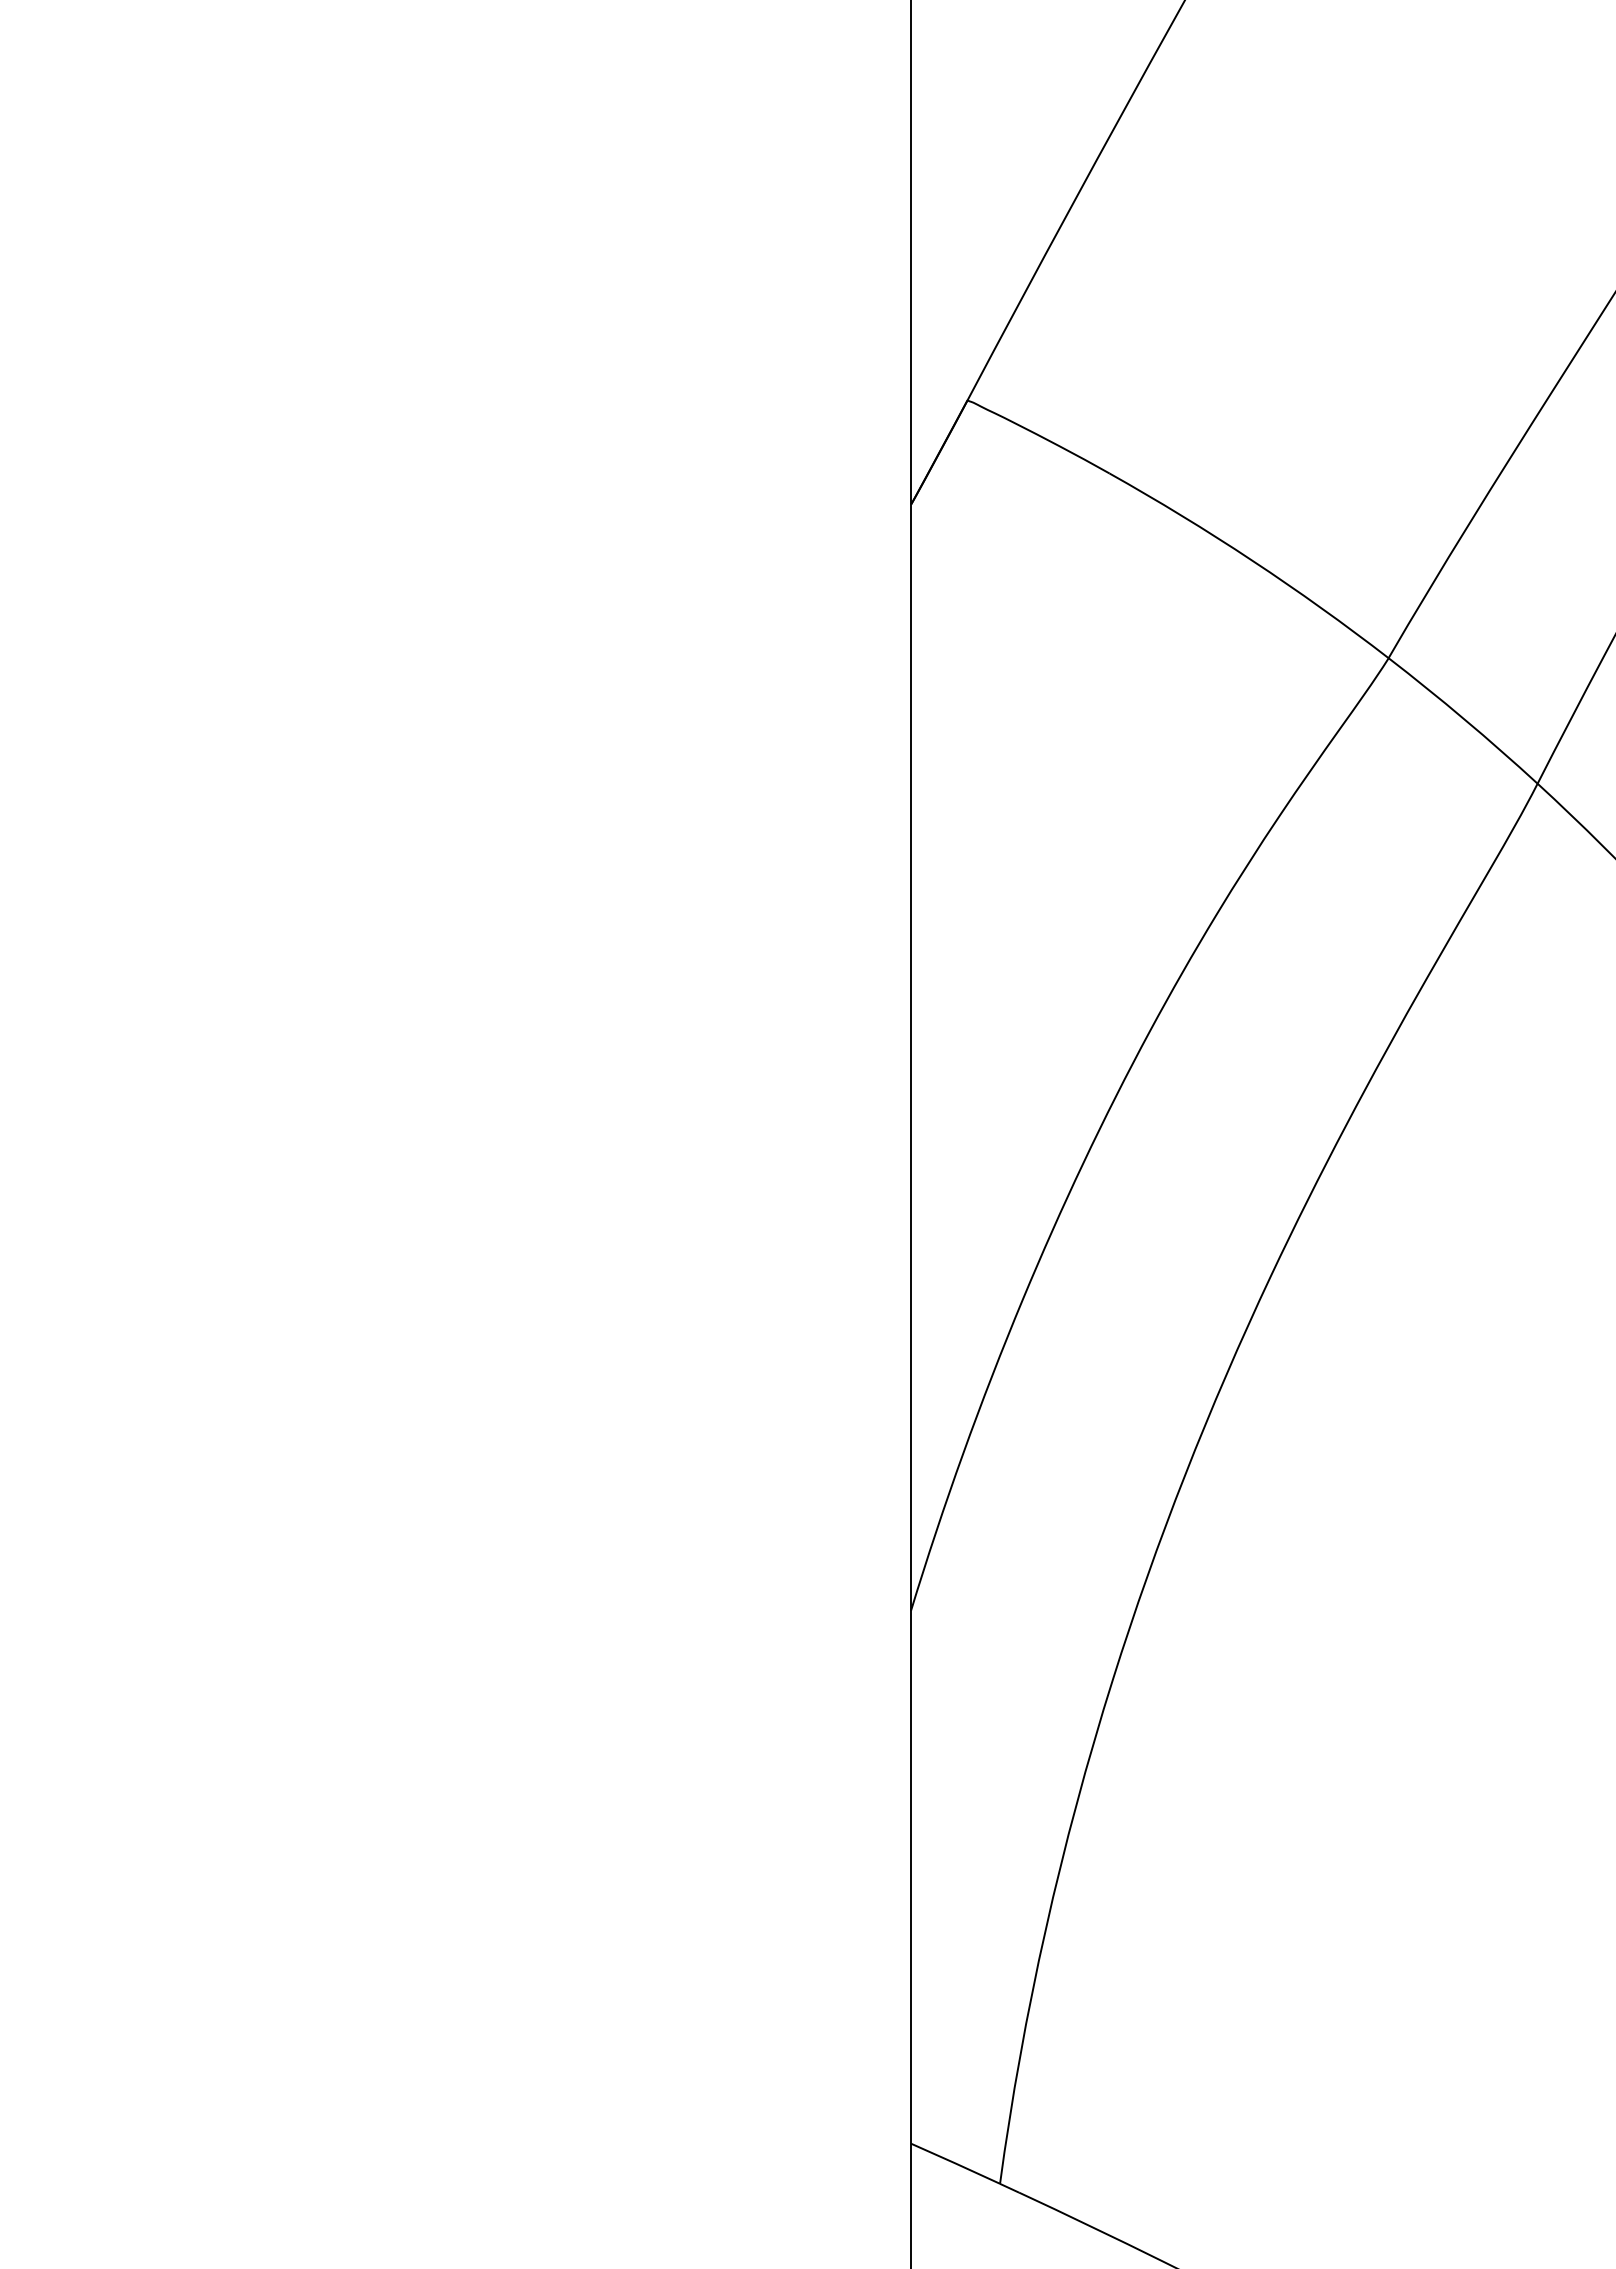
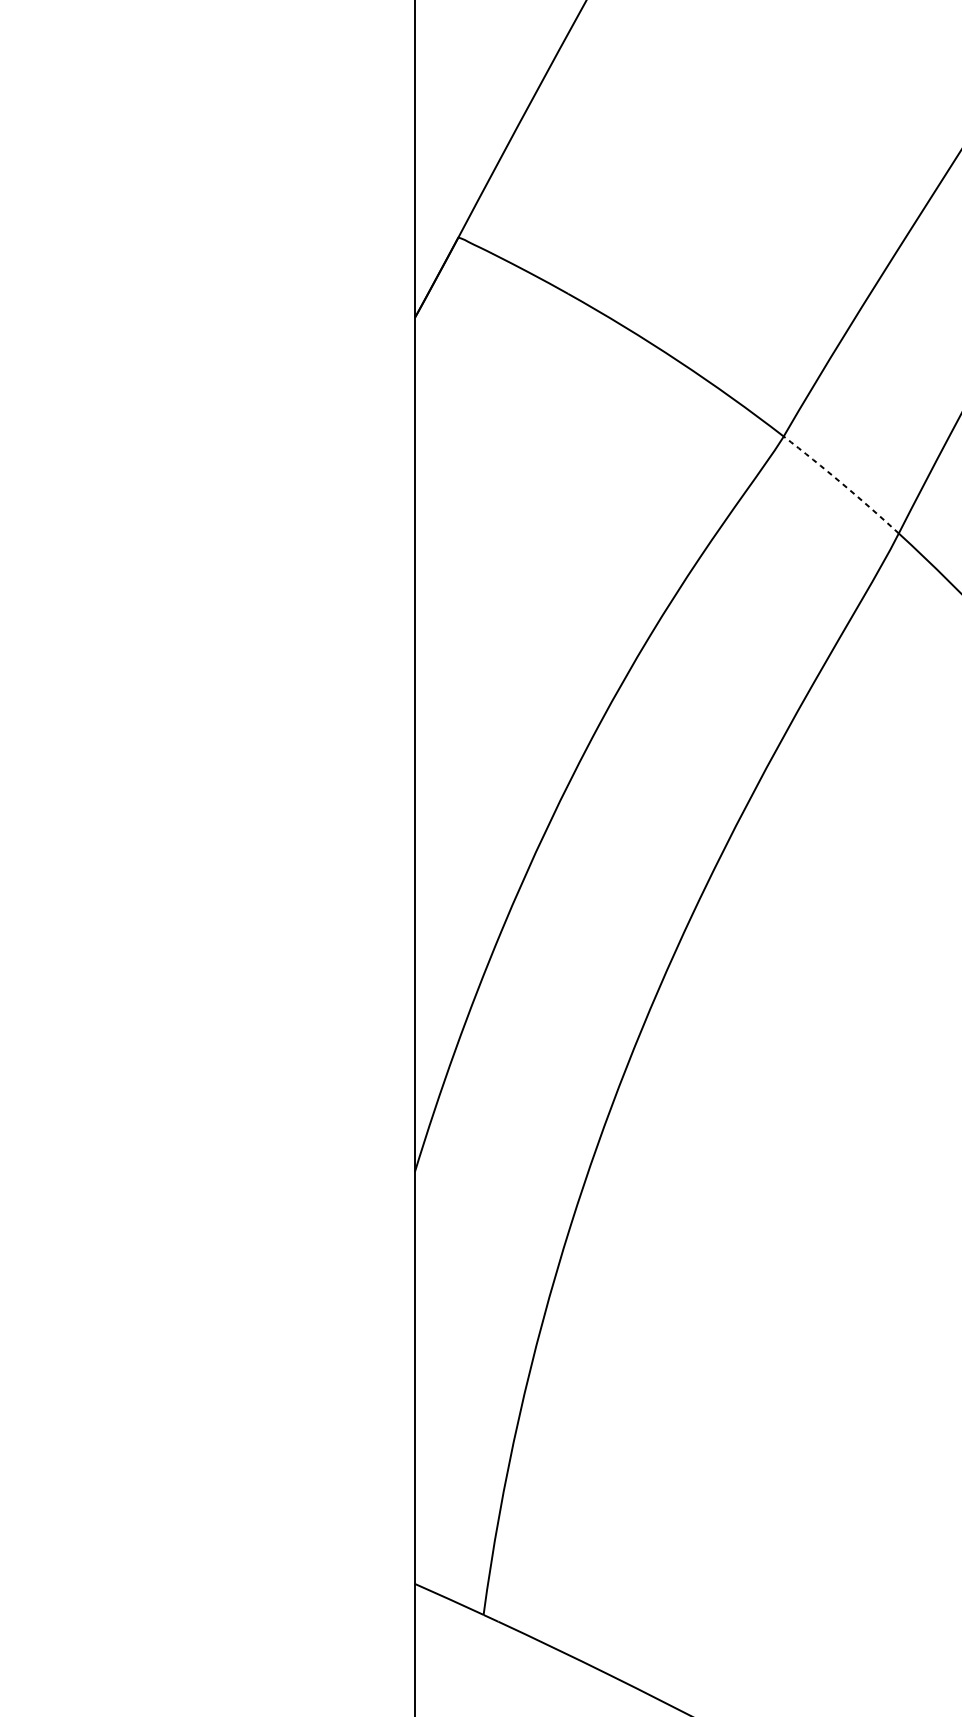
arc: (1464, 719) -> (842, 483), solid -> dashed

